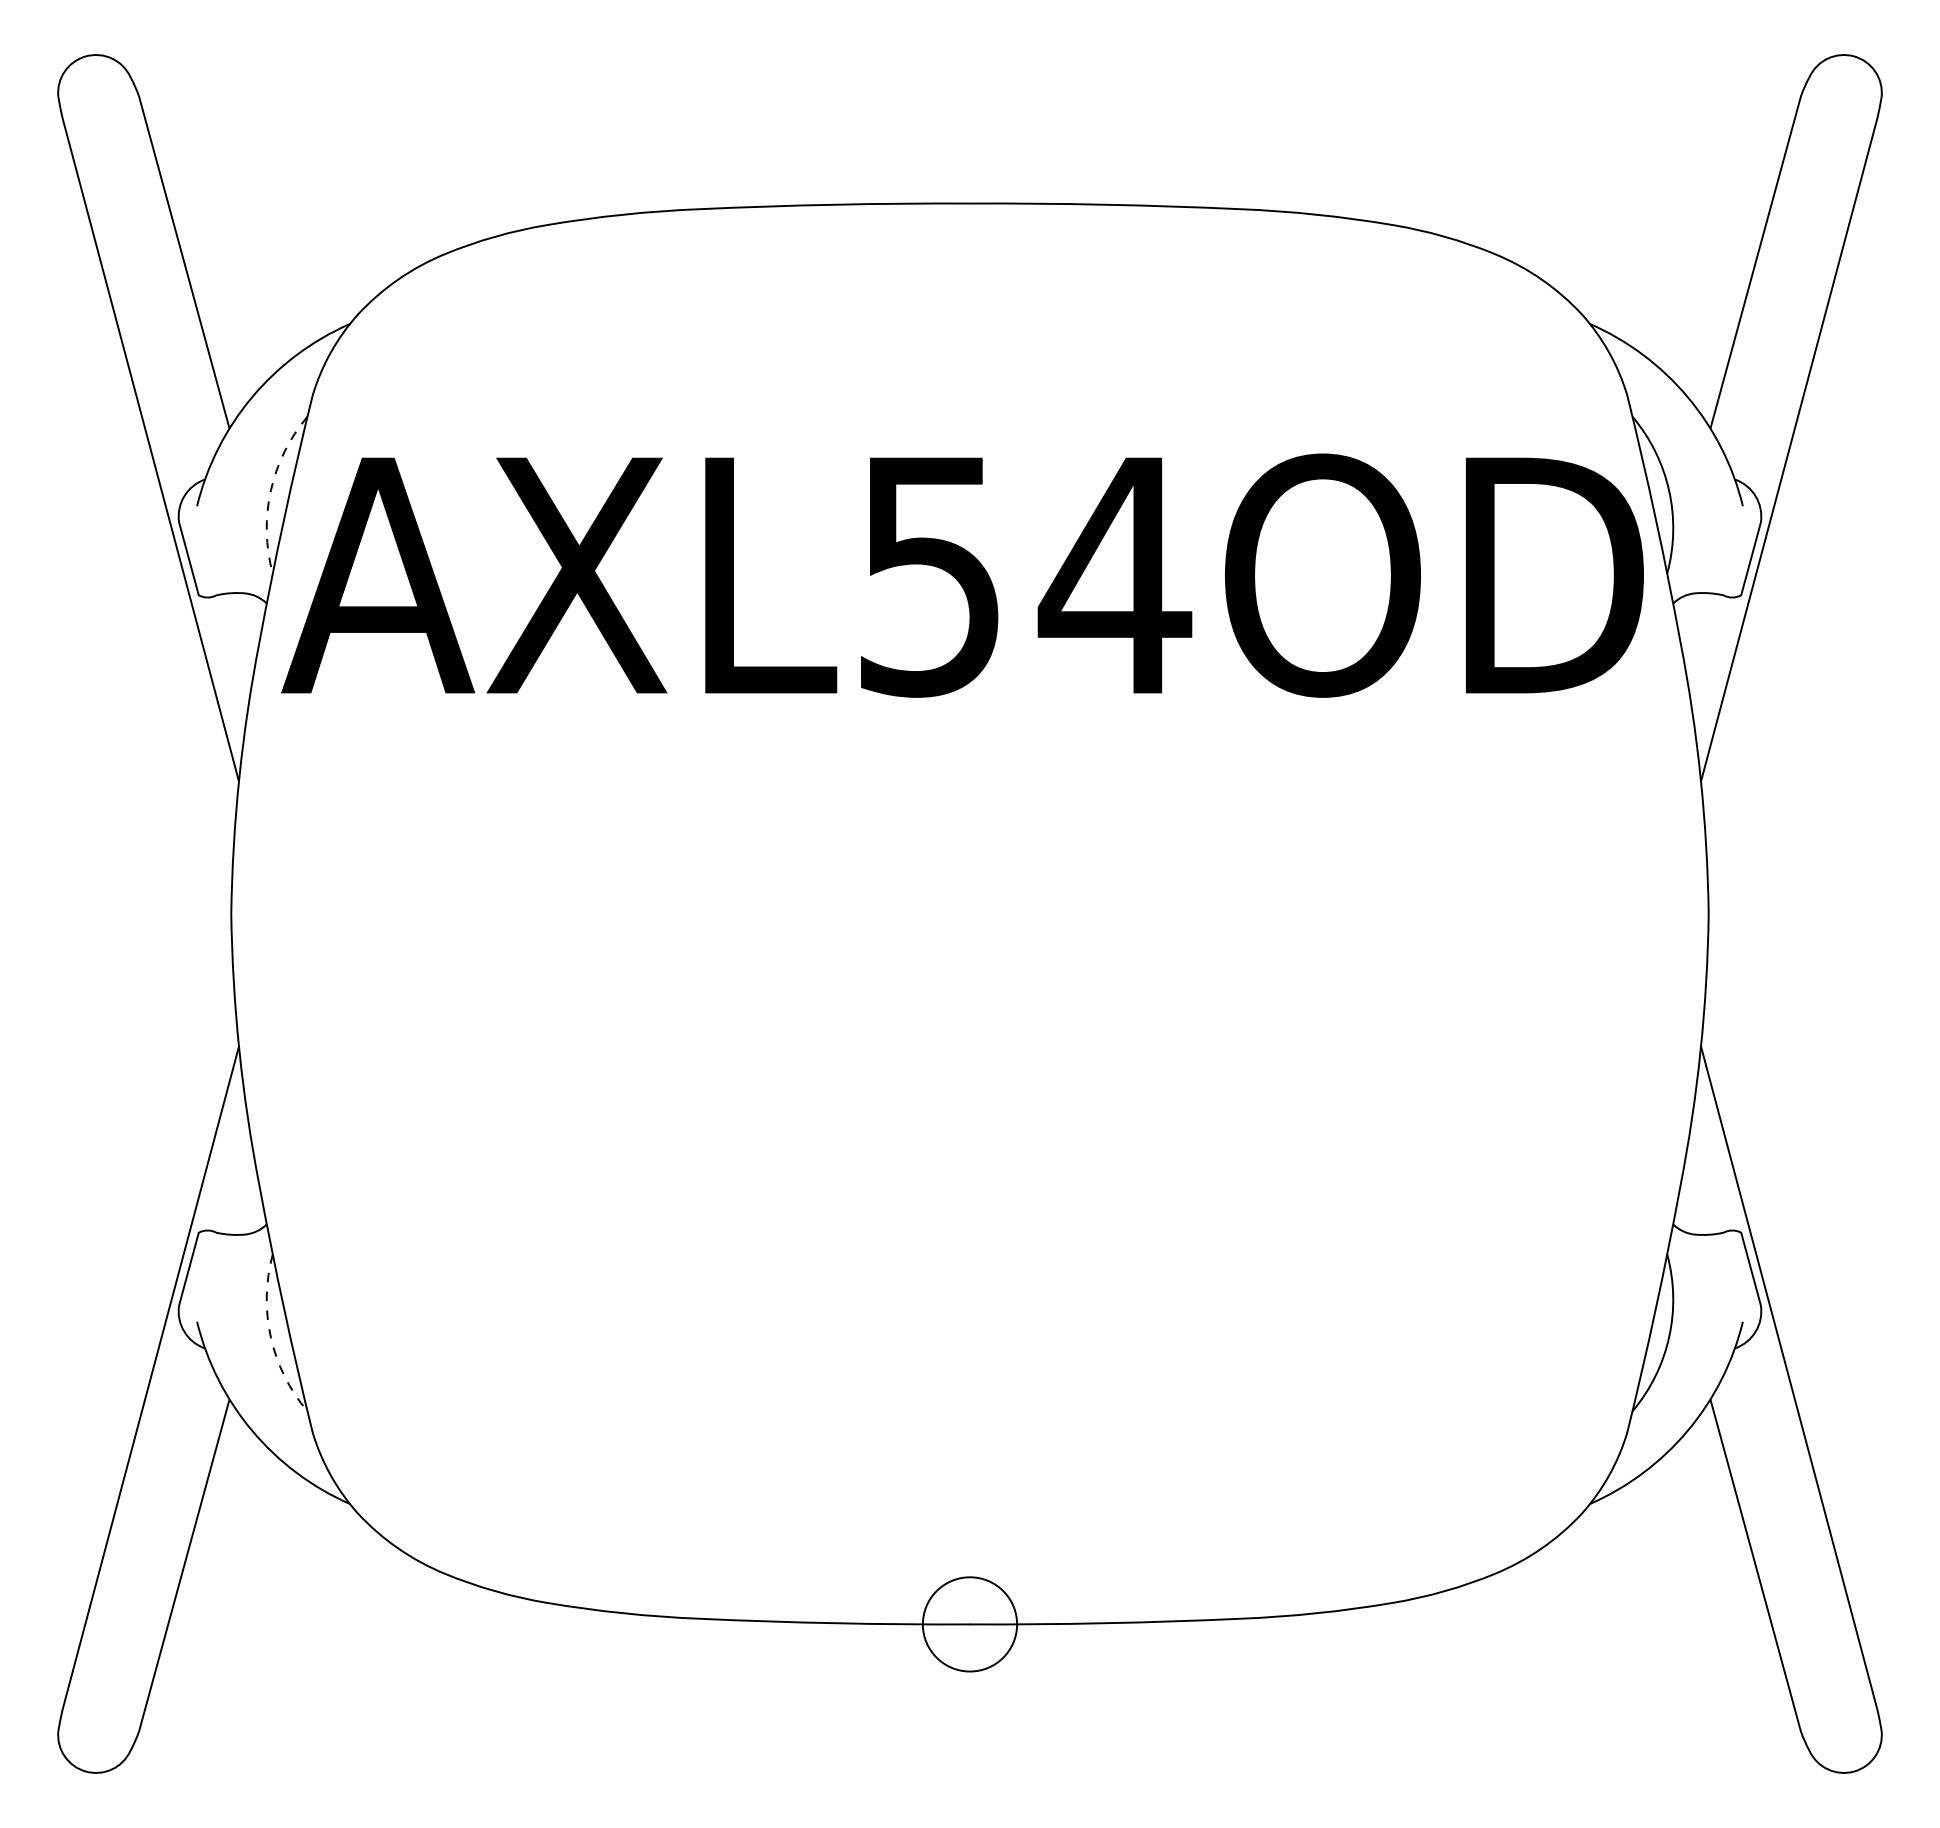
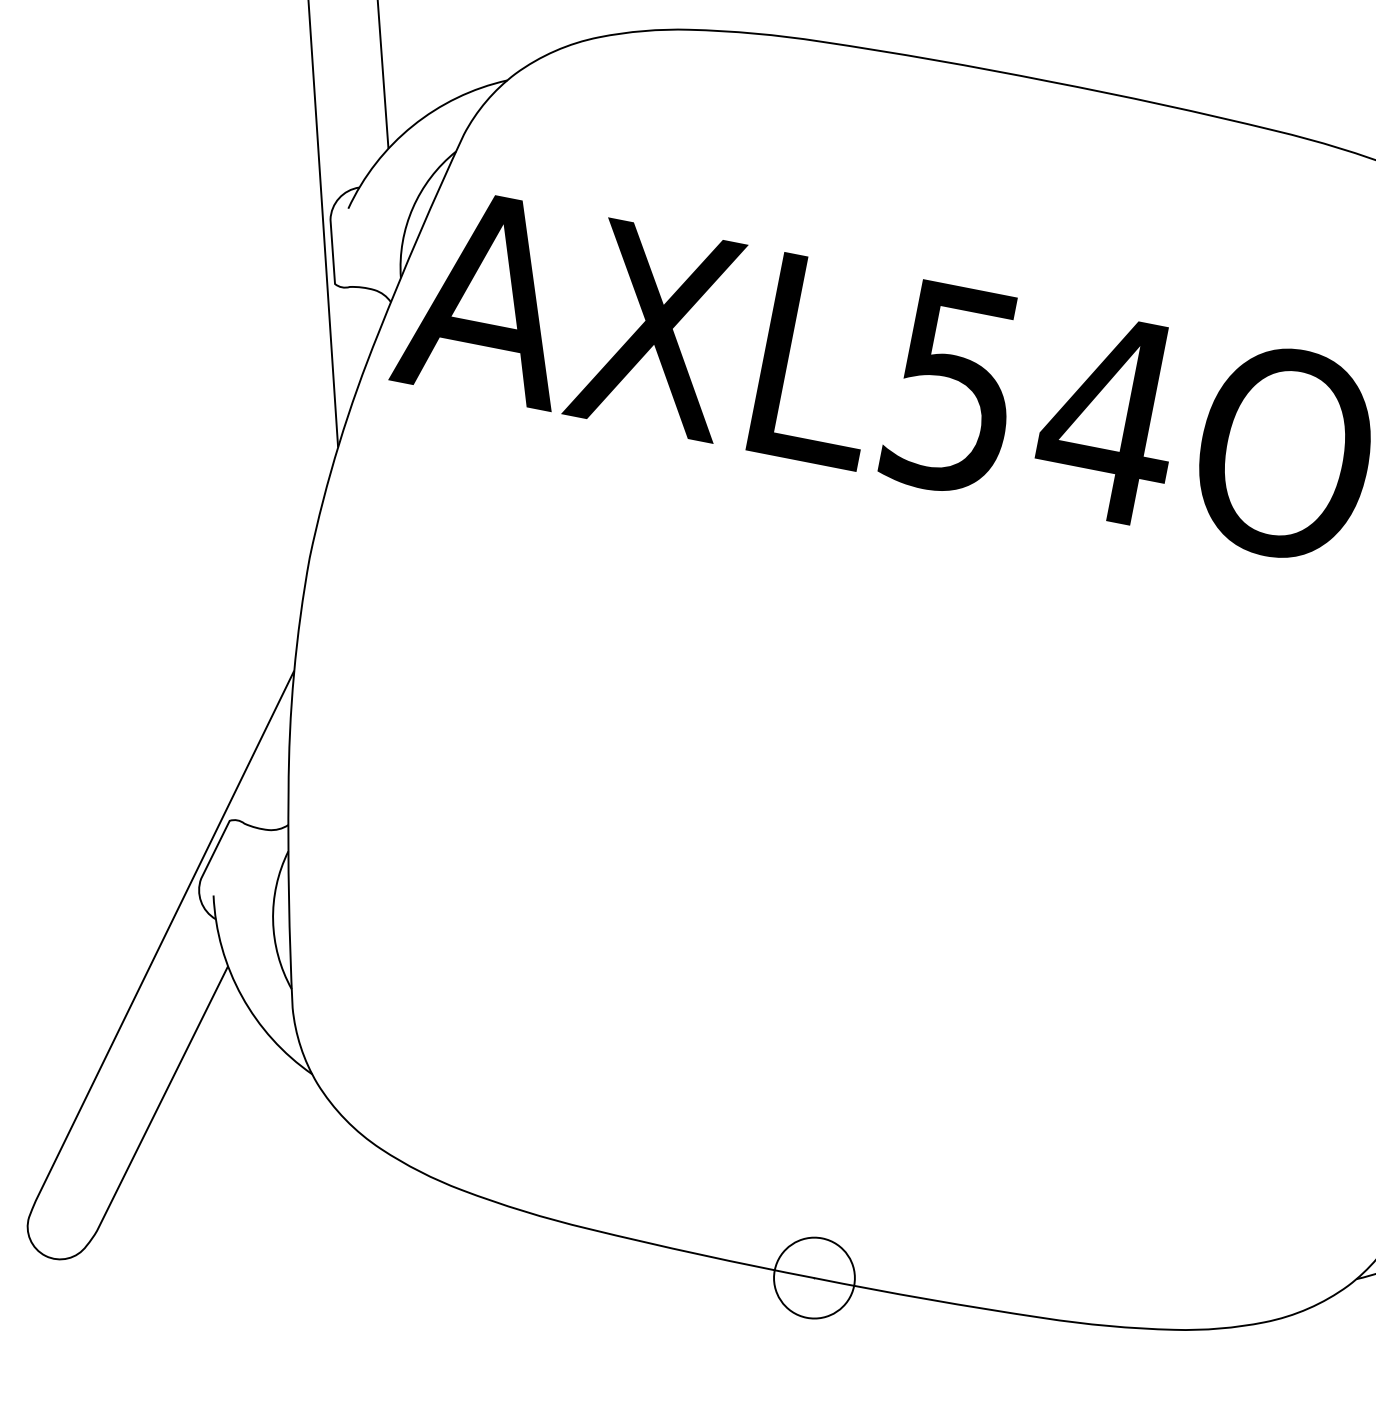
arc: (270, 490) -> (412, 207), dashed -> solid
arc: (270, 1337) -> (272, 920), dashed -> solid

